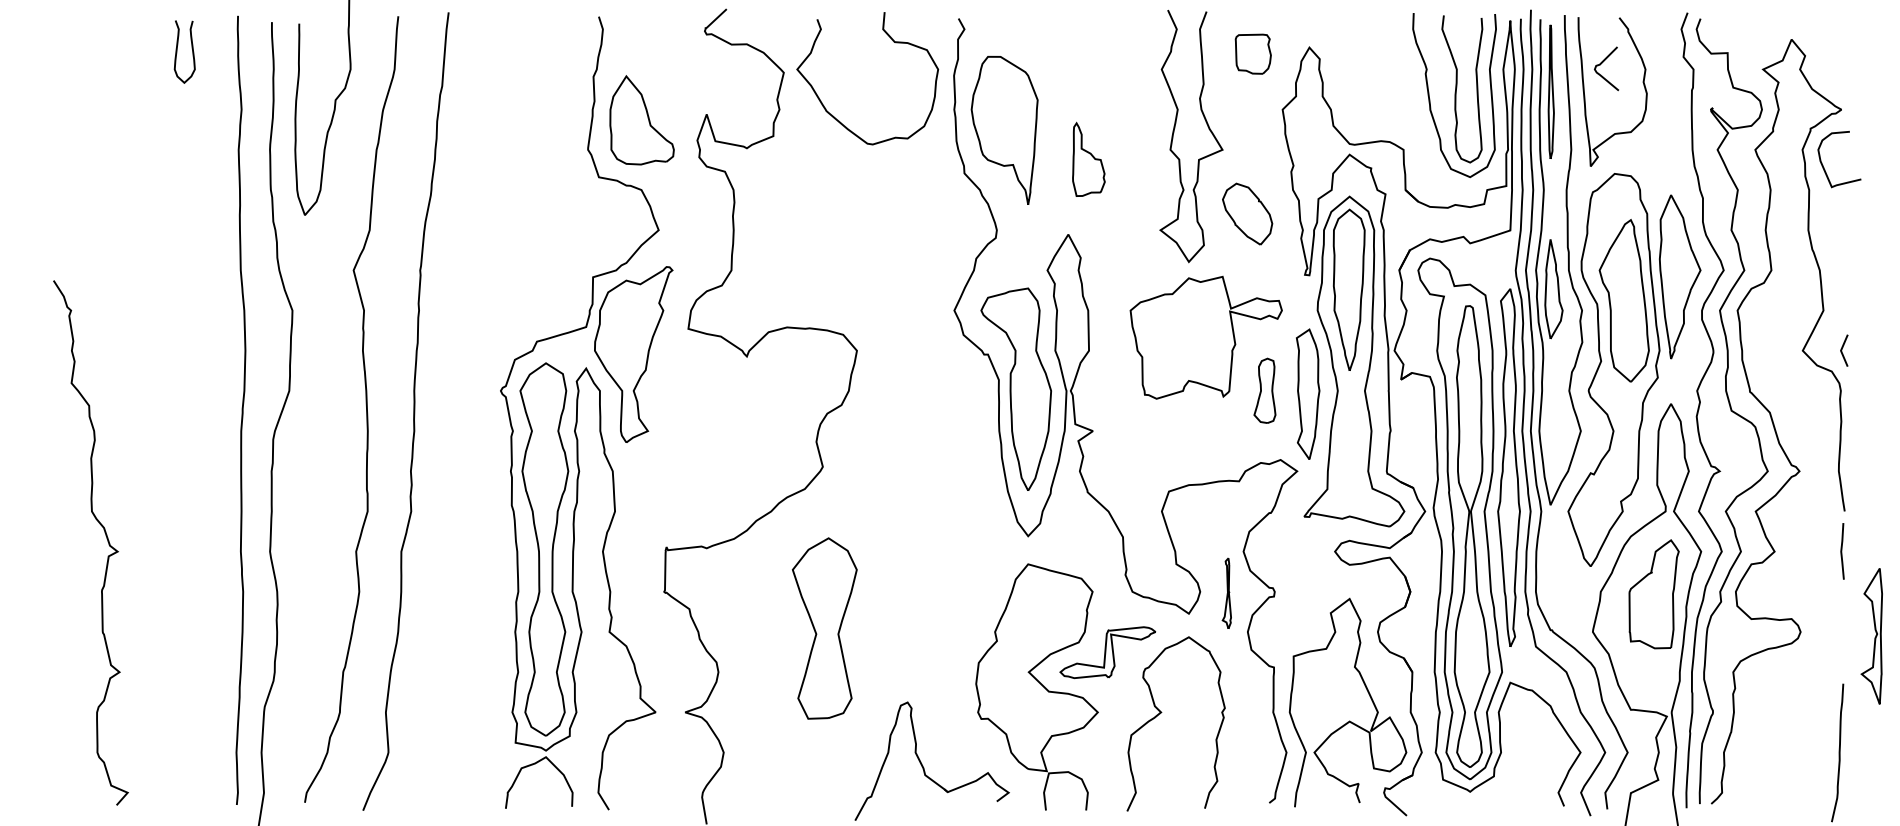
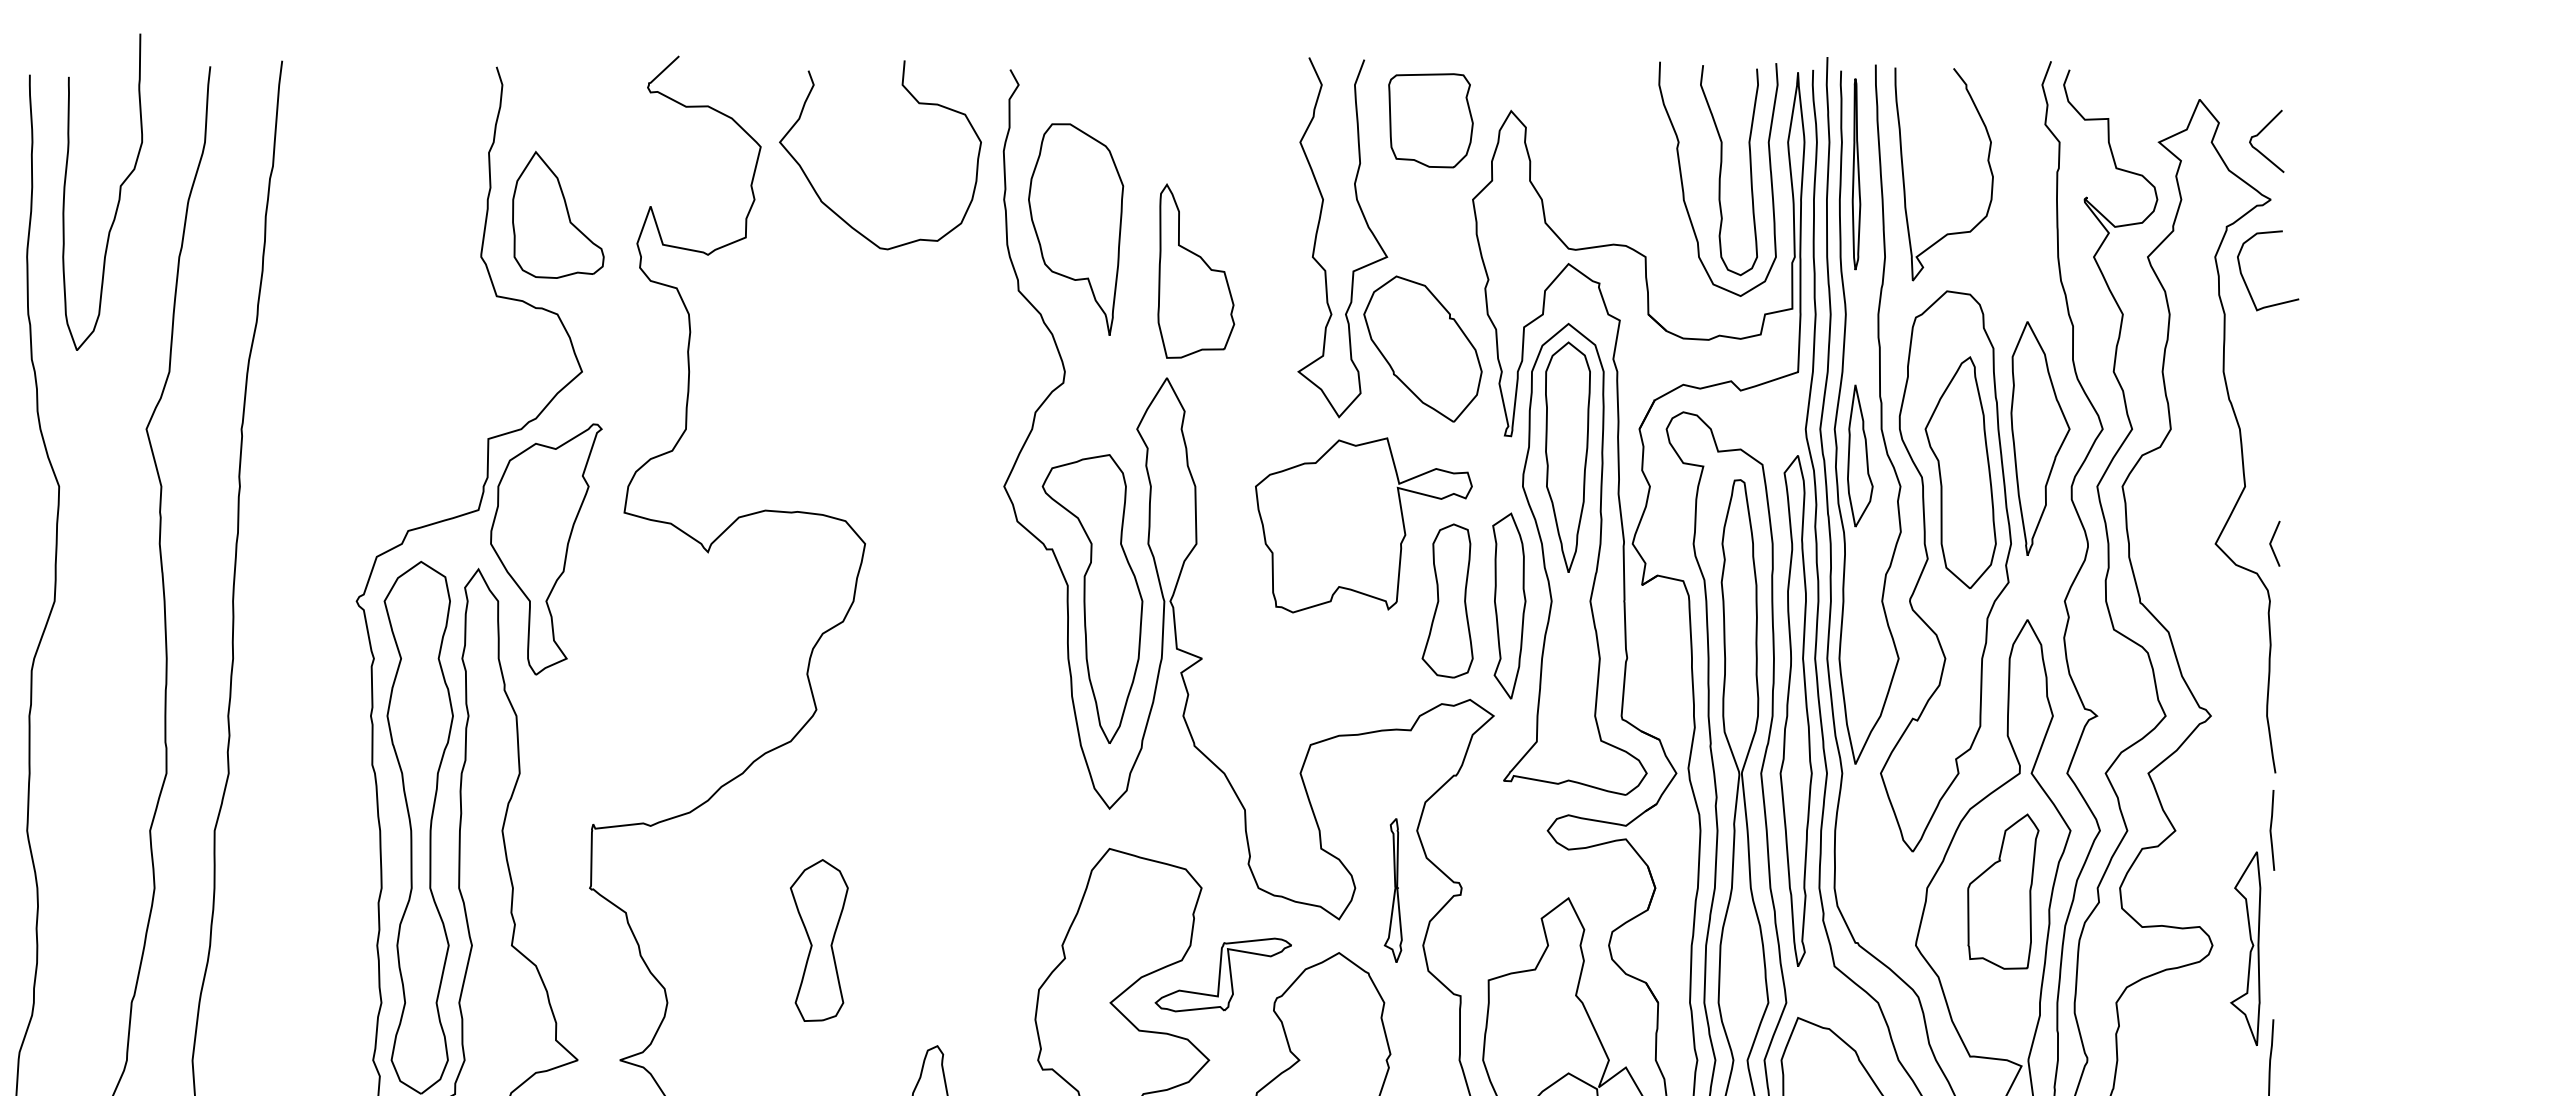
part: (1253, 53) -> (1431, 119), size x1.67
curve: (1602, 63) -> (2260, 133), moved
part: (1088, 159) -> (1195, 270), size x1.67
part: (1247, 213) -> (1422, 347), size x1.67
part: (1264, 390) -> (1447, 600), size x1.67
part: (1226, 593) -> (1392, 890), size x1.43
part: (824, 628) -> (818, 940), size x0.62
part: (1871, 636) -> (2245, 949), moved

